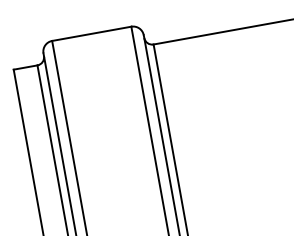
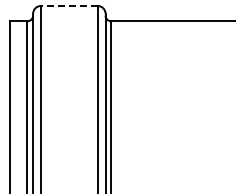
line: (92, 34) -> (69, 6), solid -> dashed

